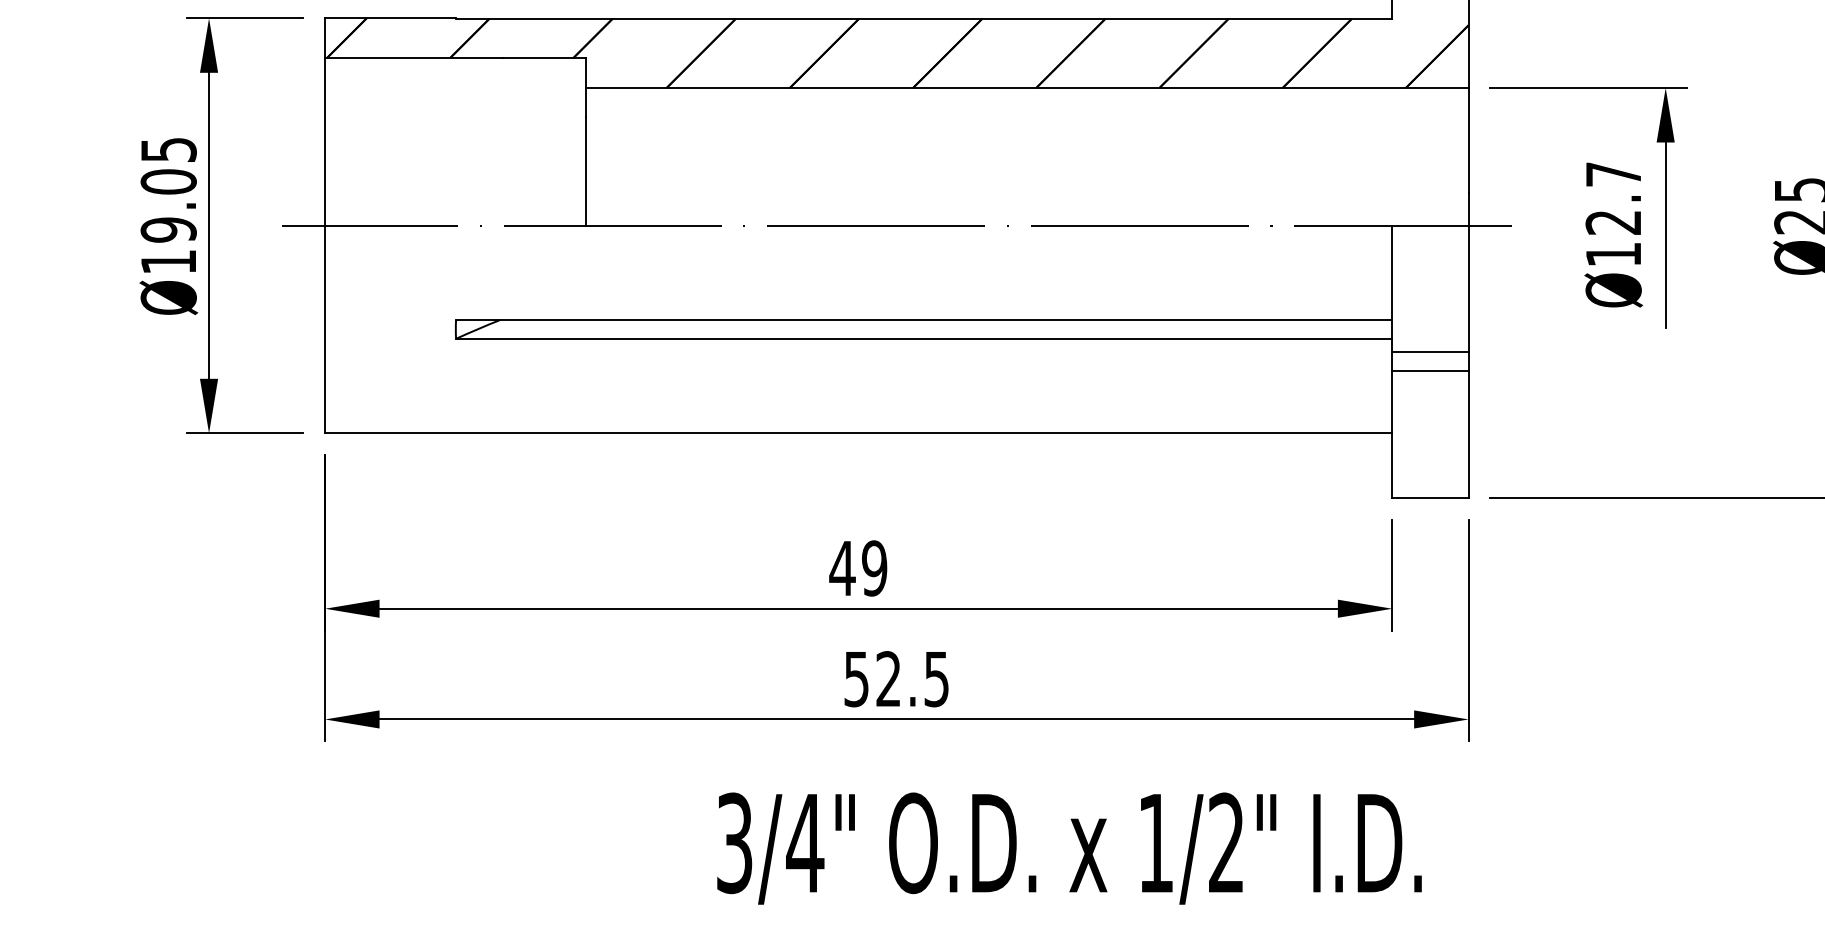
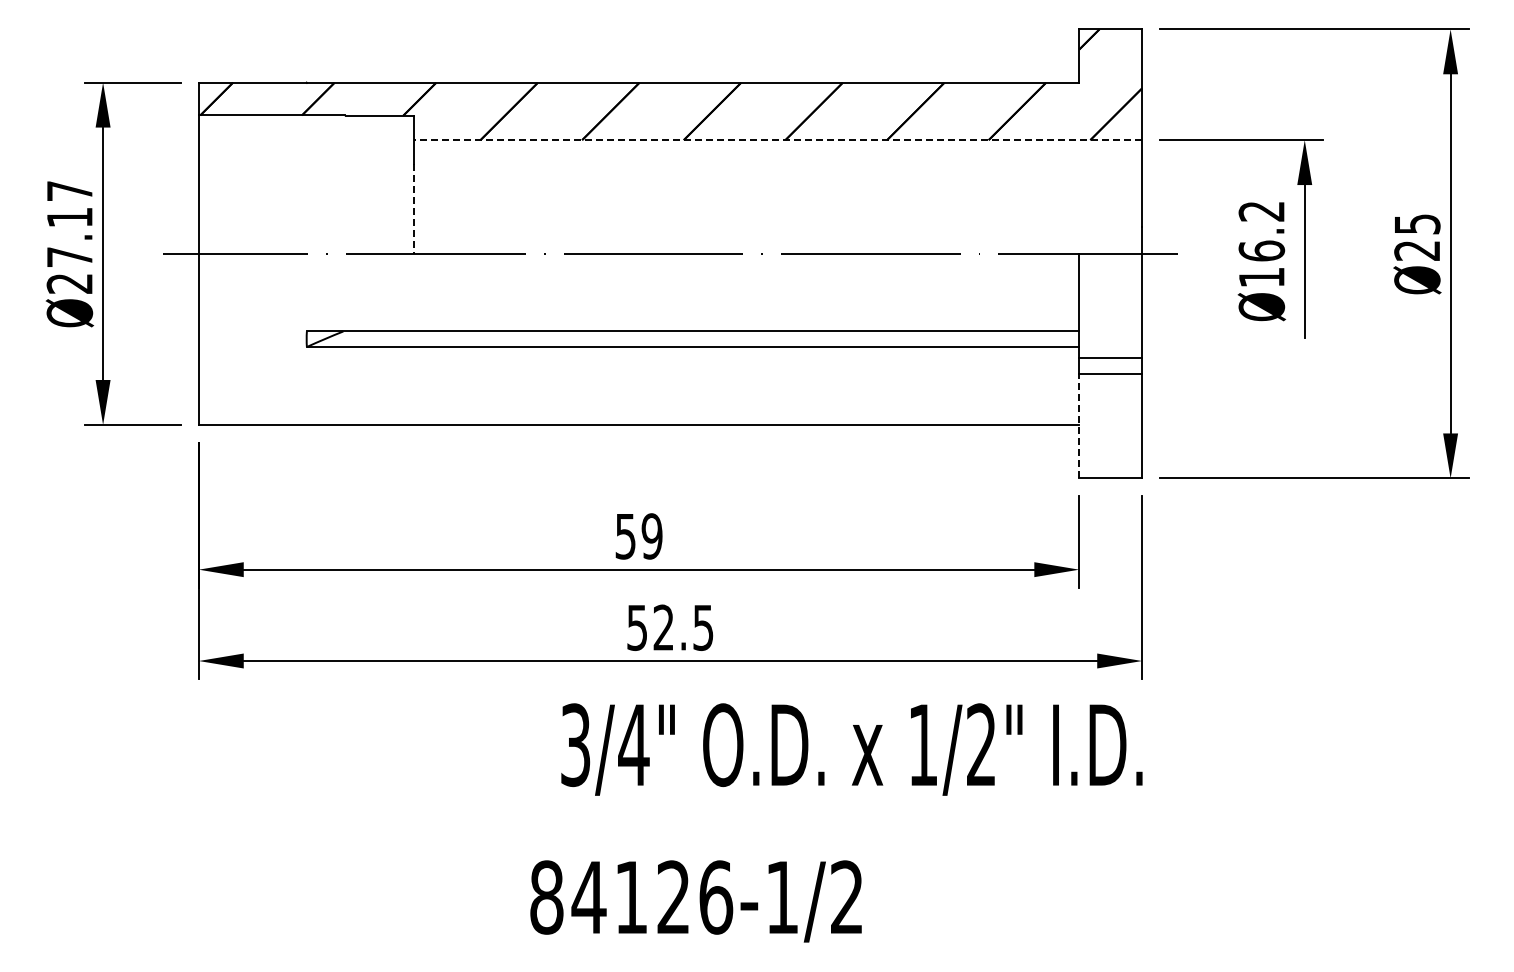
line: (1027, 88) -> (778, 140), solid -> dashed
line: (586, 170) -> (414, 208), solid -> dashed
text: (1613, 198) -> (1261, 231), Ø12.7 -> Ø16.2
text: (168, 206) -> (69, 237), Ø19.05 -> Ø27.17
line: (1392, 433) -> (1079, 425), solid -> dashed
text: (842, 568) -> (625, 536), 49 -> 59
text: (1068, 848) -> (851, 749), moved

